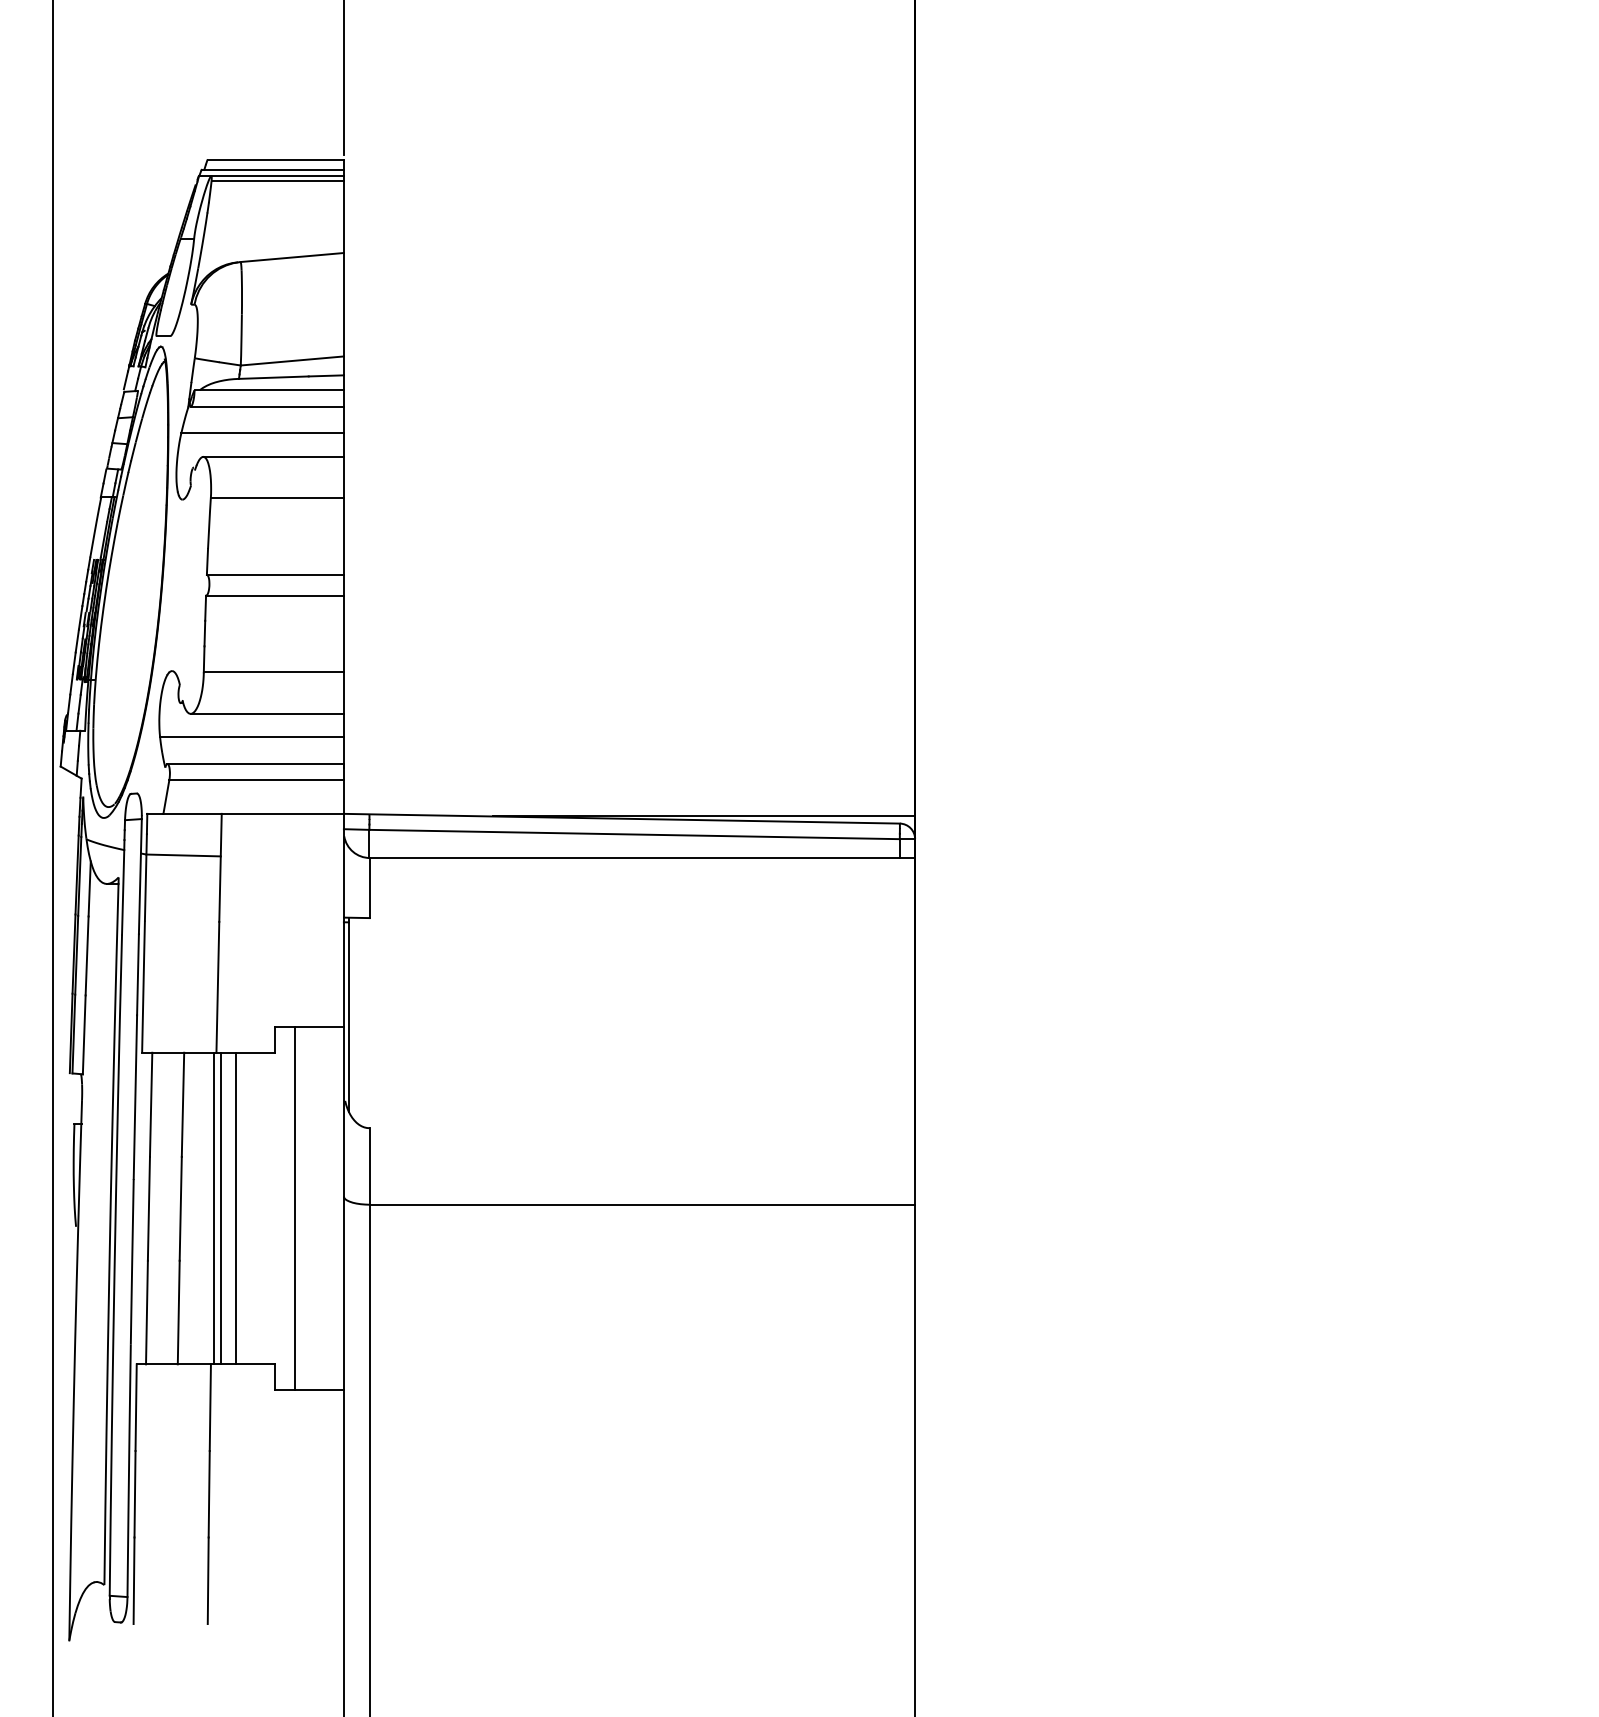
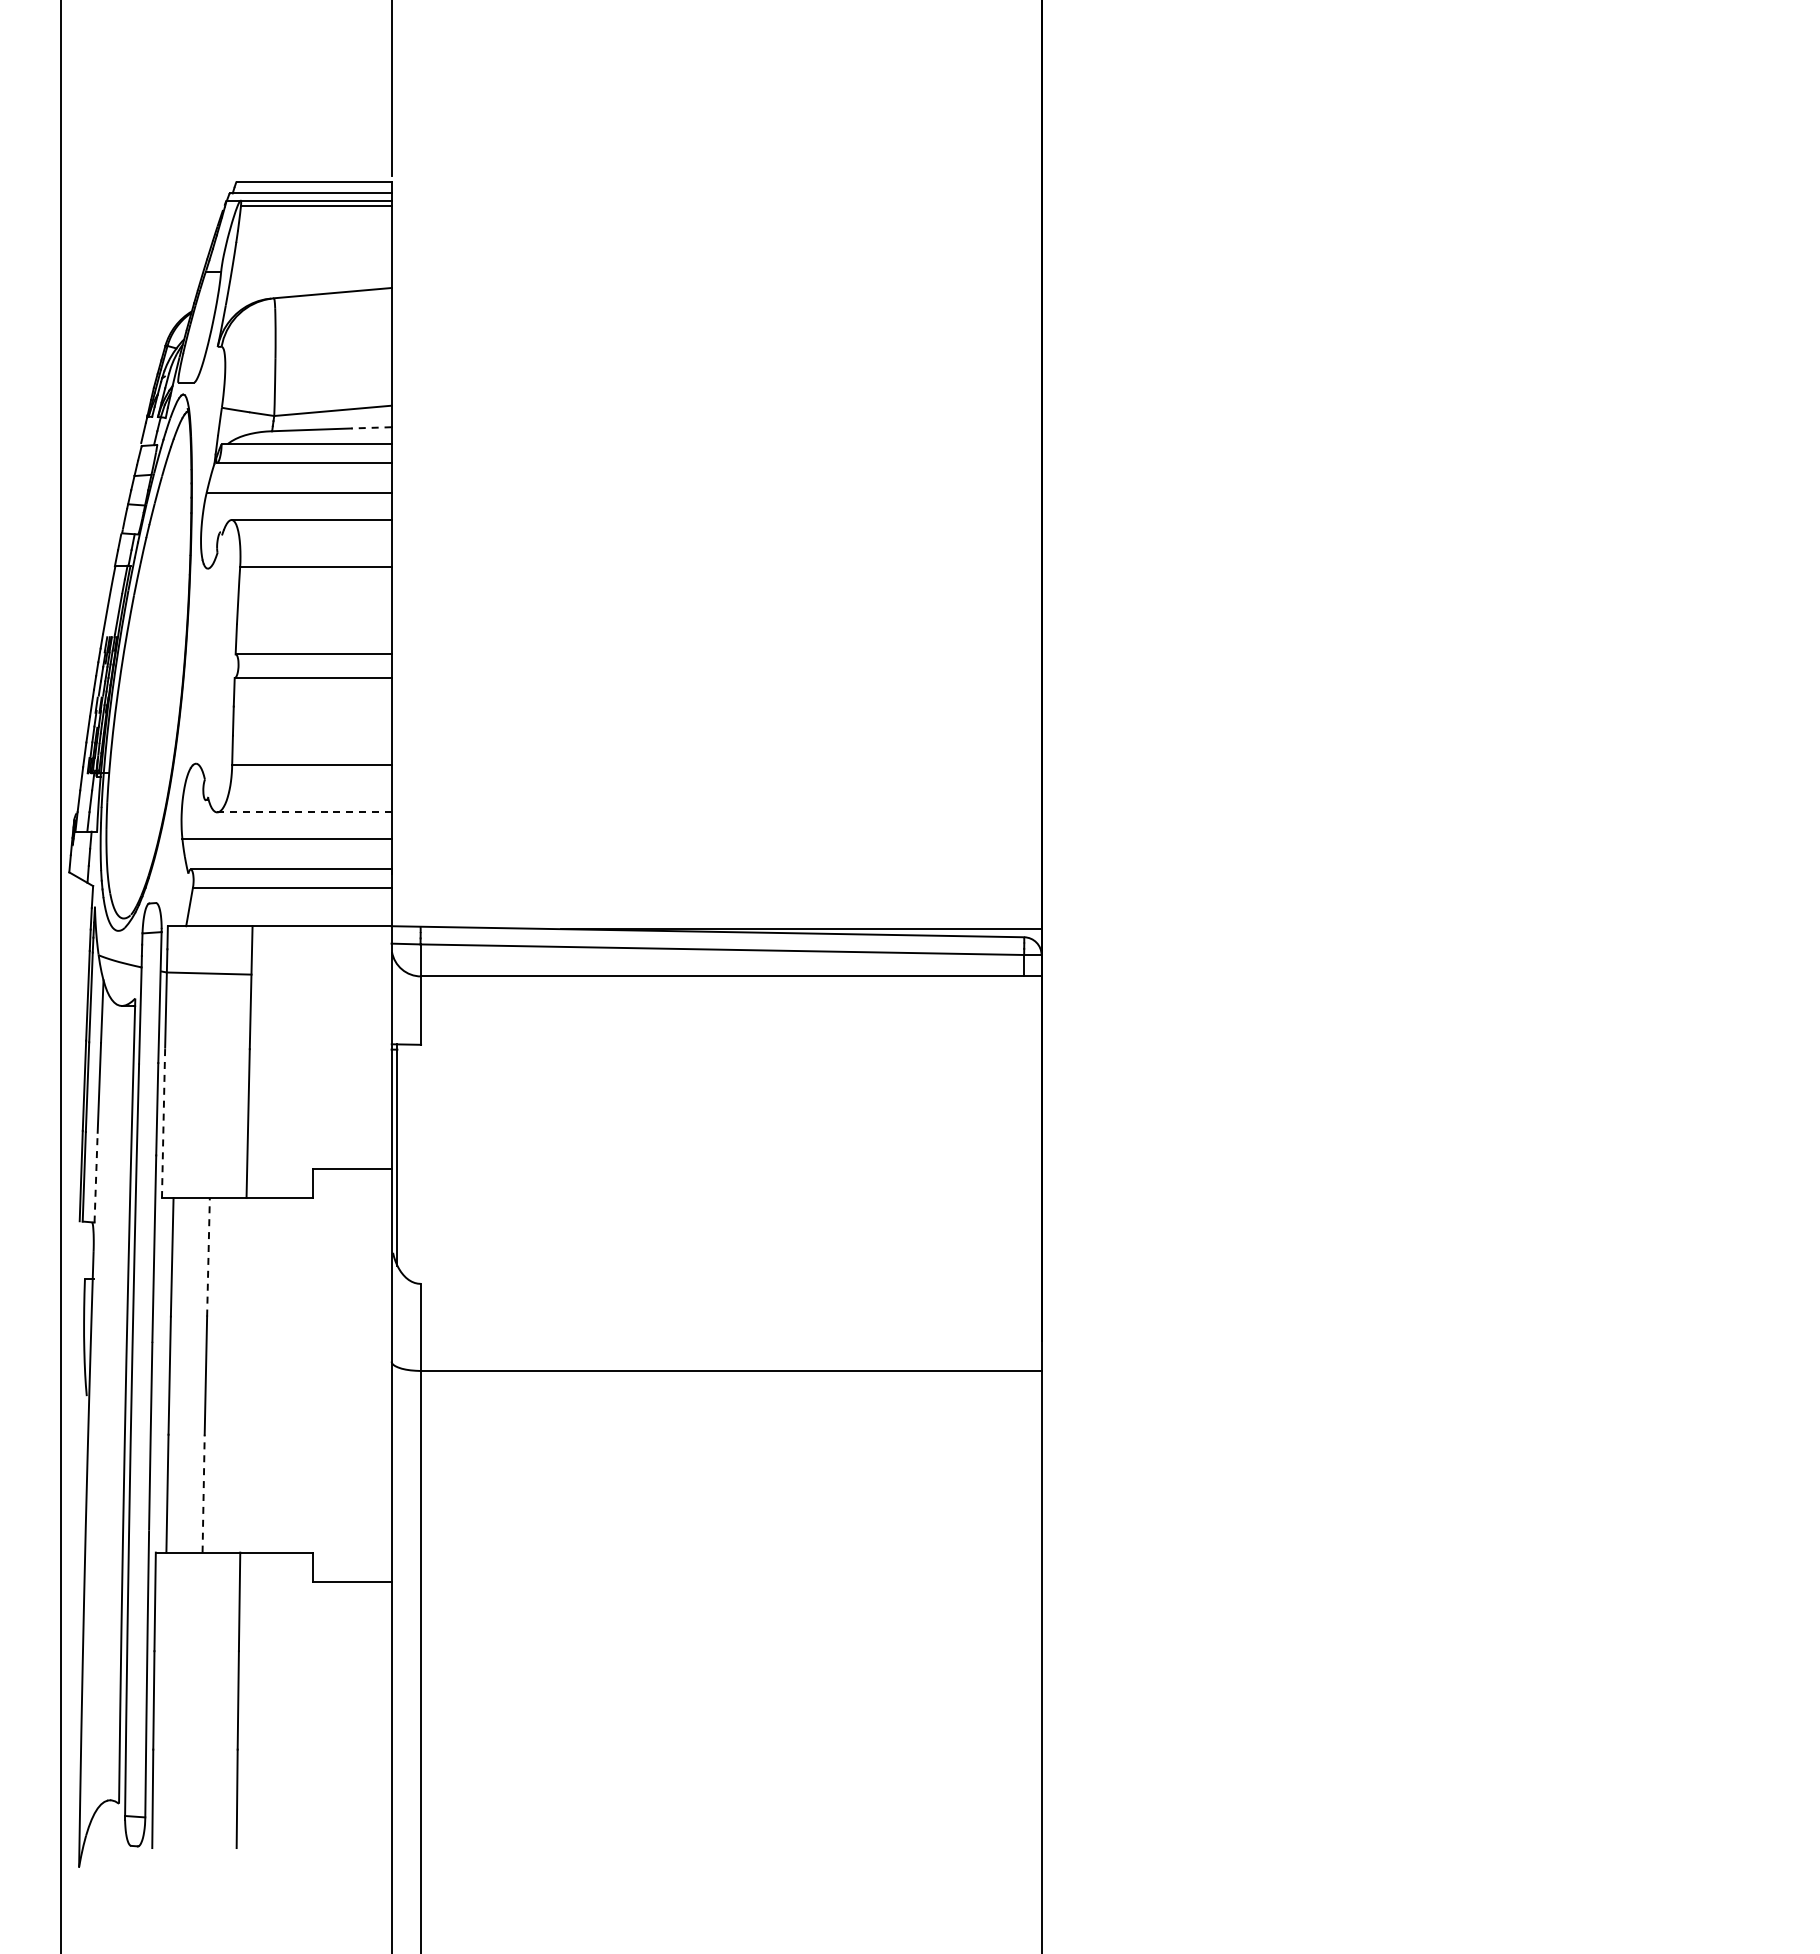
line: (326, 375) -> (371, 427), solid -> dashed
line: (267, 713) -> (304, 812), solid -> dashed
line: (143, 986) -> (163, 1122), solid -> dashed
line: (84, 1034) -> (96, 1177), solid -> dashed
line: (183, 1104) -> (208, 1256), solid -> dashed
line: (213, 1208) -> (243, 1375), removed
line: (220, 1208) -> (251, 1375), removed
line: (235, 1208) -> (268, 1375), removed
line: (294, 1208) -> (335, 1375), removed
line: (178, 1312) -> (203, 1493), solid -> dashed

